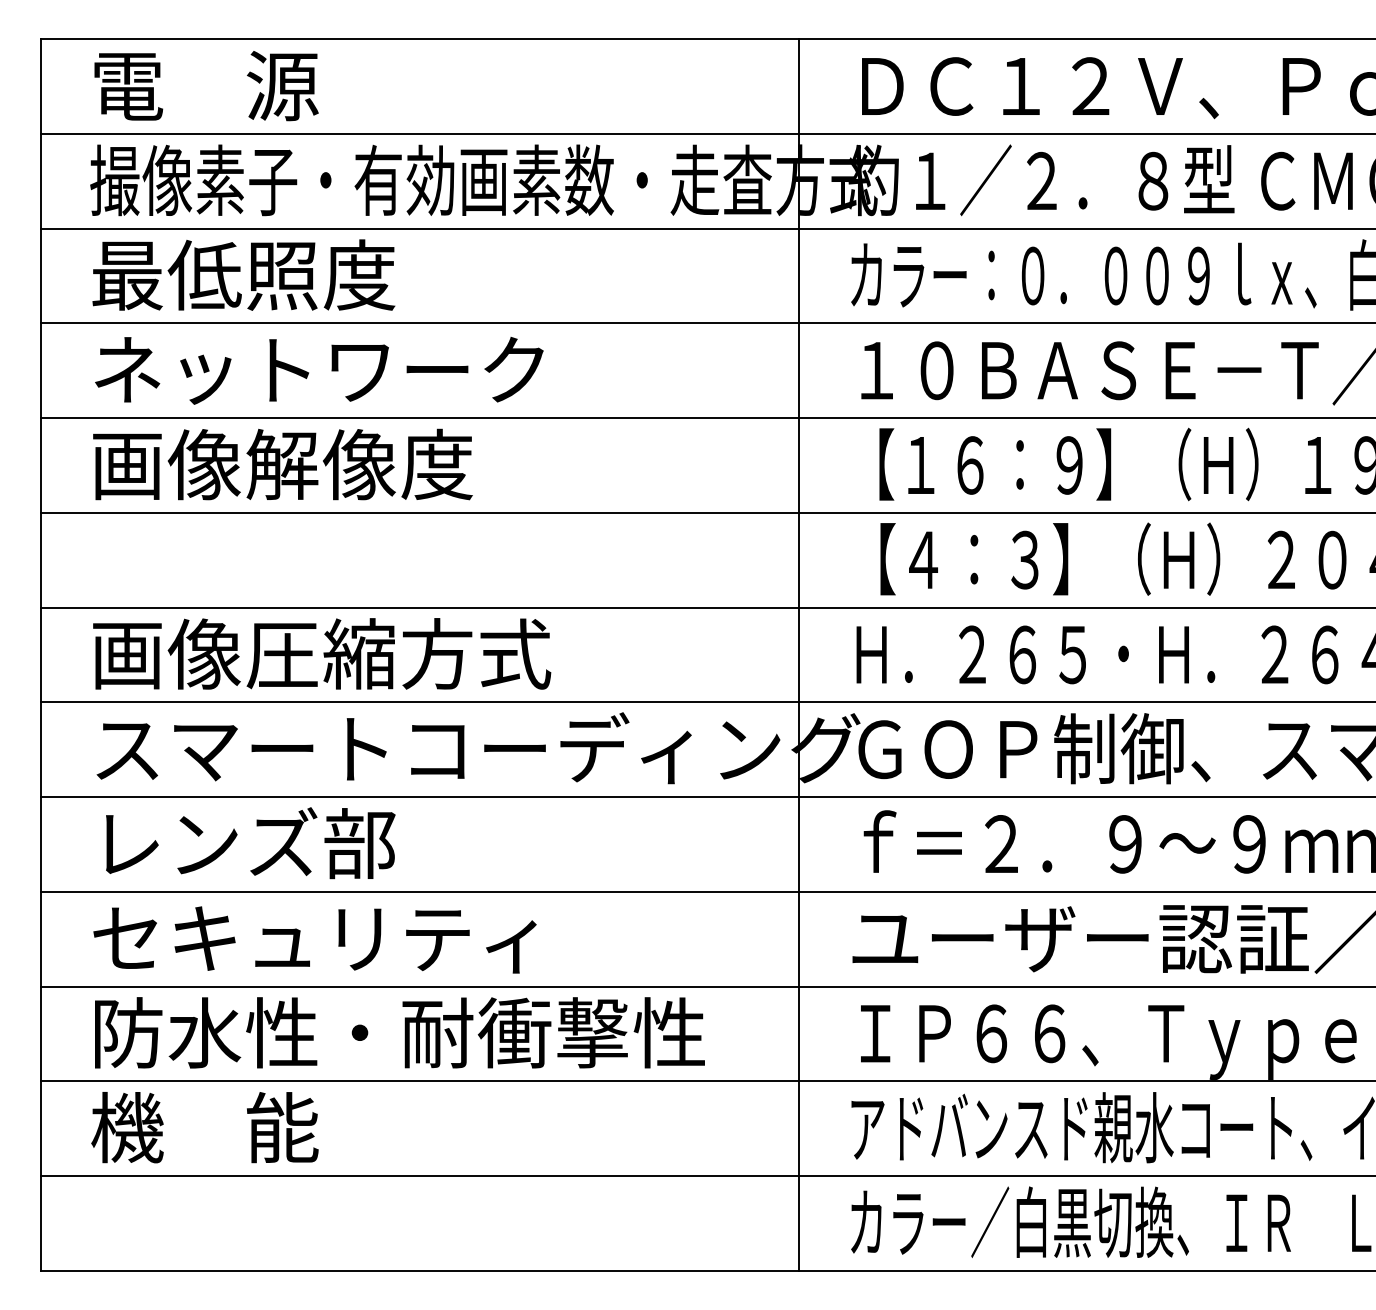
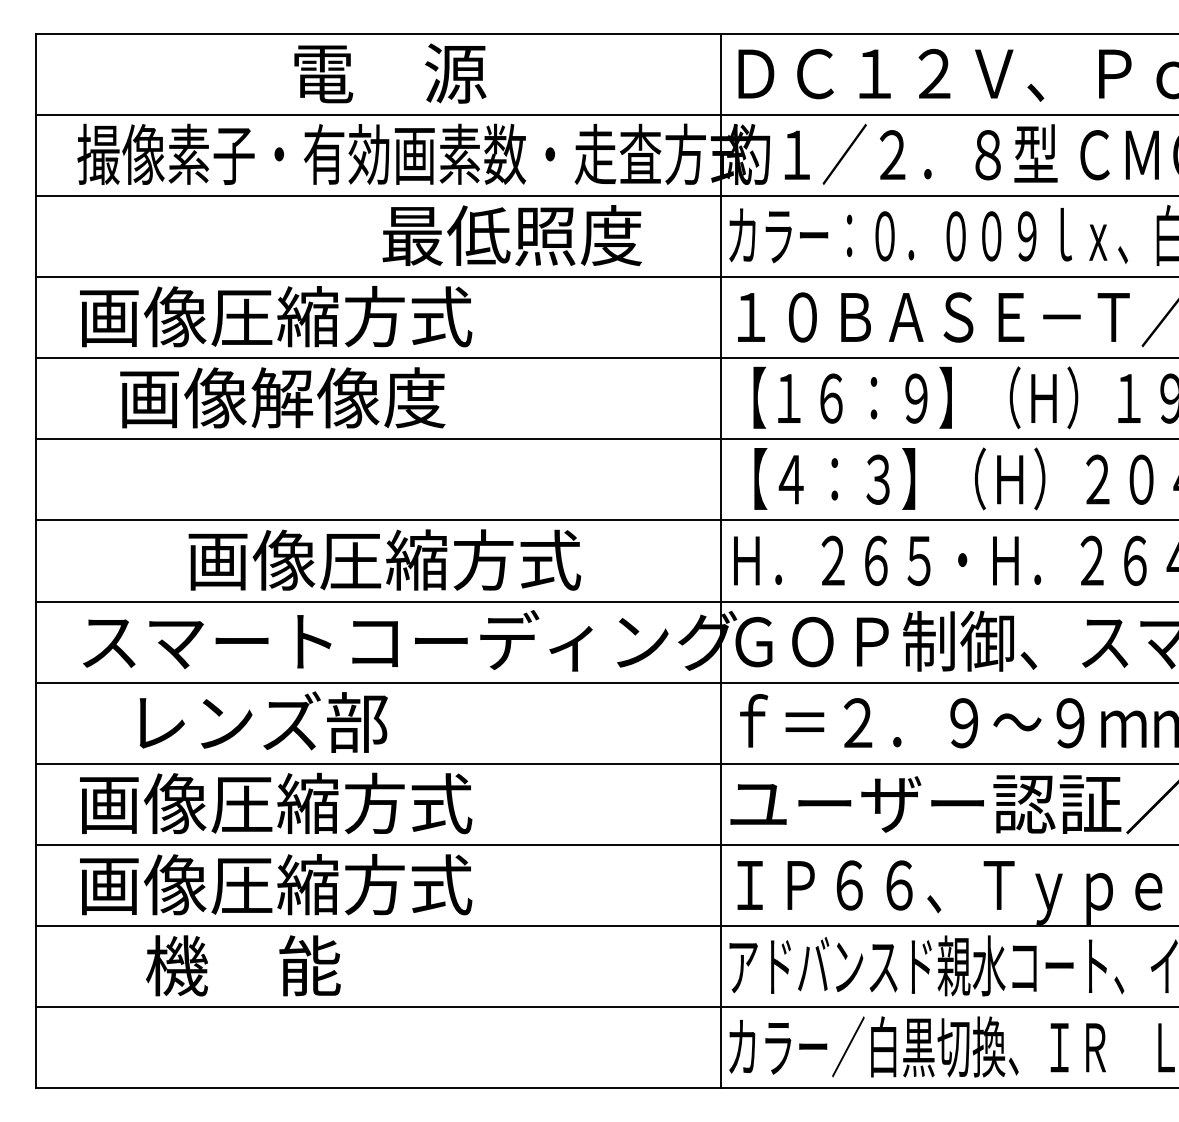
text: (206, 86) -> (390, 74), moved
text: (243, 274) -> (511, 235), moved
text: (322, 369) -> (276, 316), ネットワーク -> 画像圧縮方式
text: (282, 464) -> (282, 397), moved
text: (322, 653) -> (385, 559), moved
line: (799, 654) -> (721, 560), moved
text: (250, 843) -> (263, 722), moved
text: (322, 937) -> (276, 802), セキュリティ -> 画像圧縮方式
text: (398, 1032) -> (341, 884), 防水性・耐衝撃性 -> 画像圧縮方式
text: (204, 1127) -> (243, 965), moved

